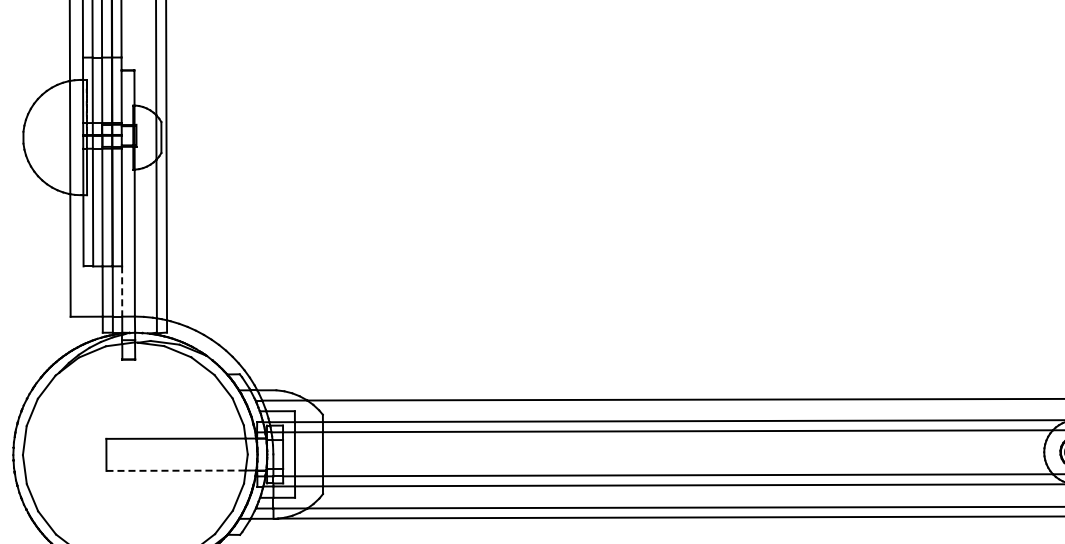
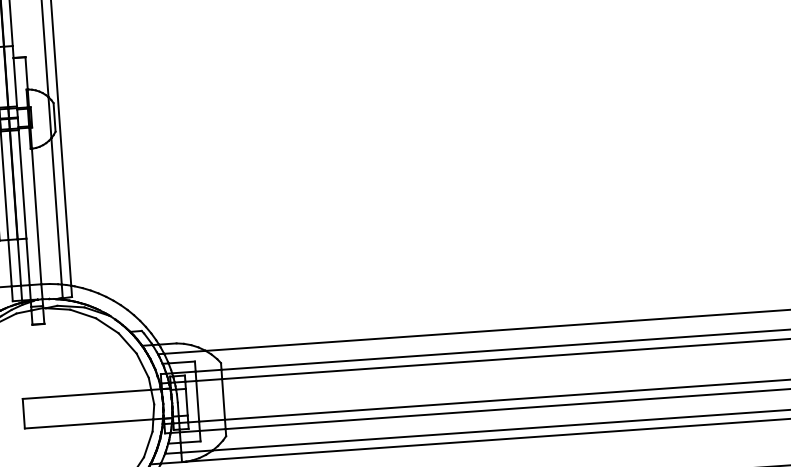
line: (122, 291) -> (28, 261), dashed -> solid
line: (176, 470) -> (89, 423), dashed -> solid

